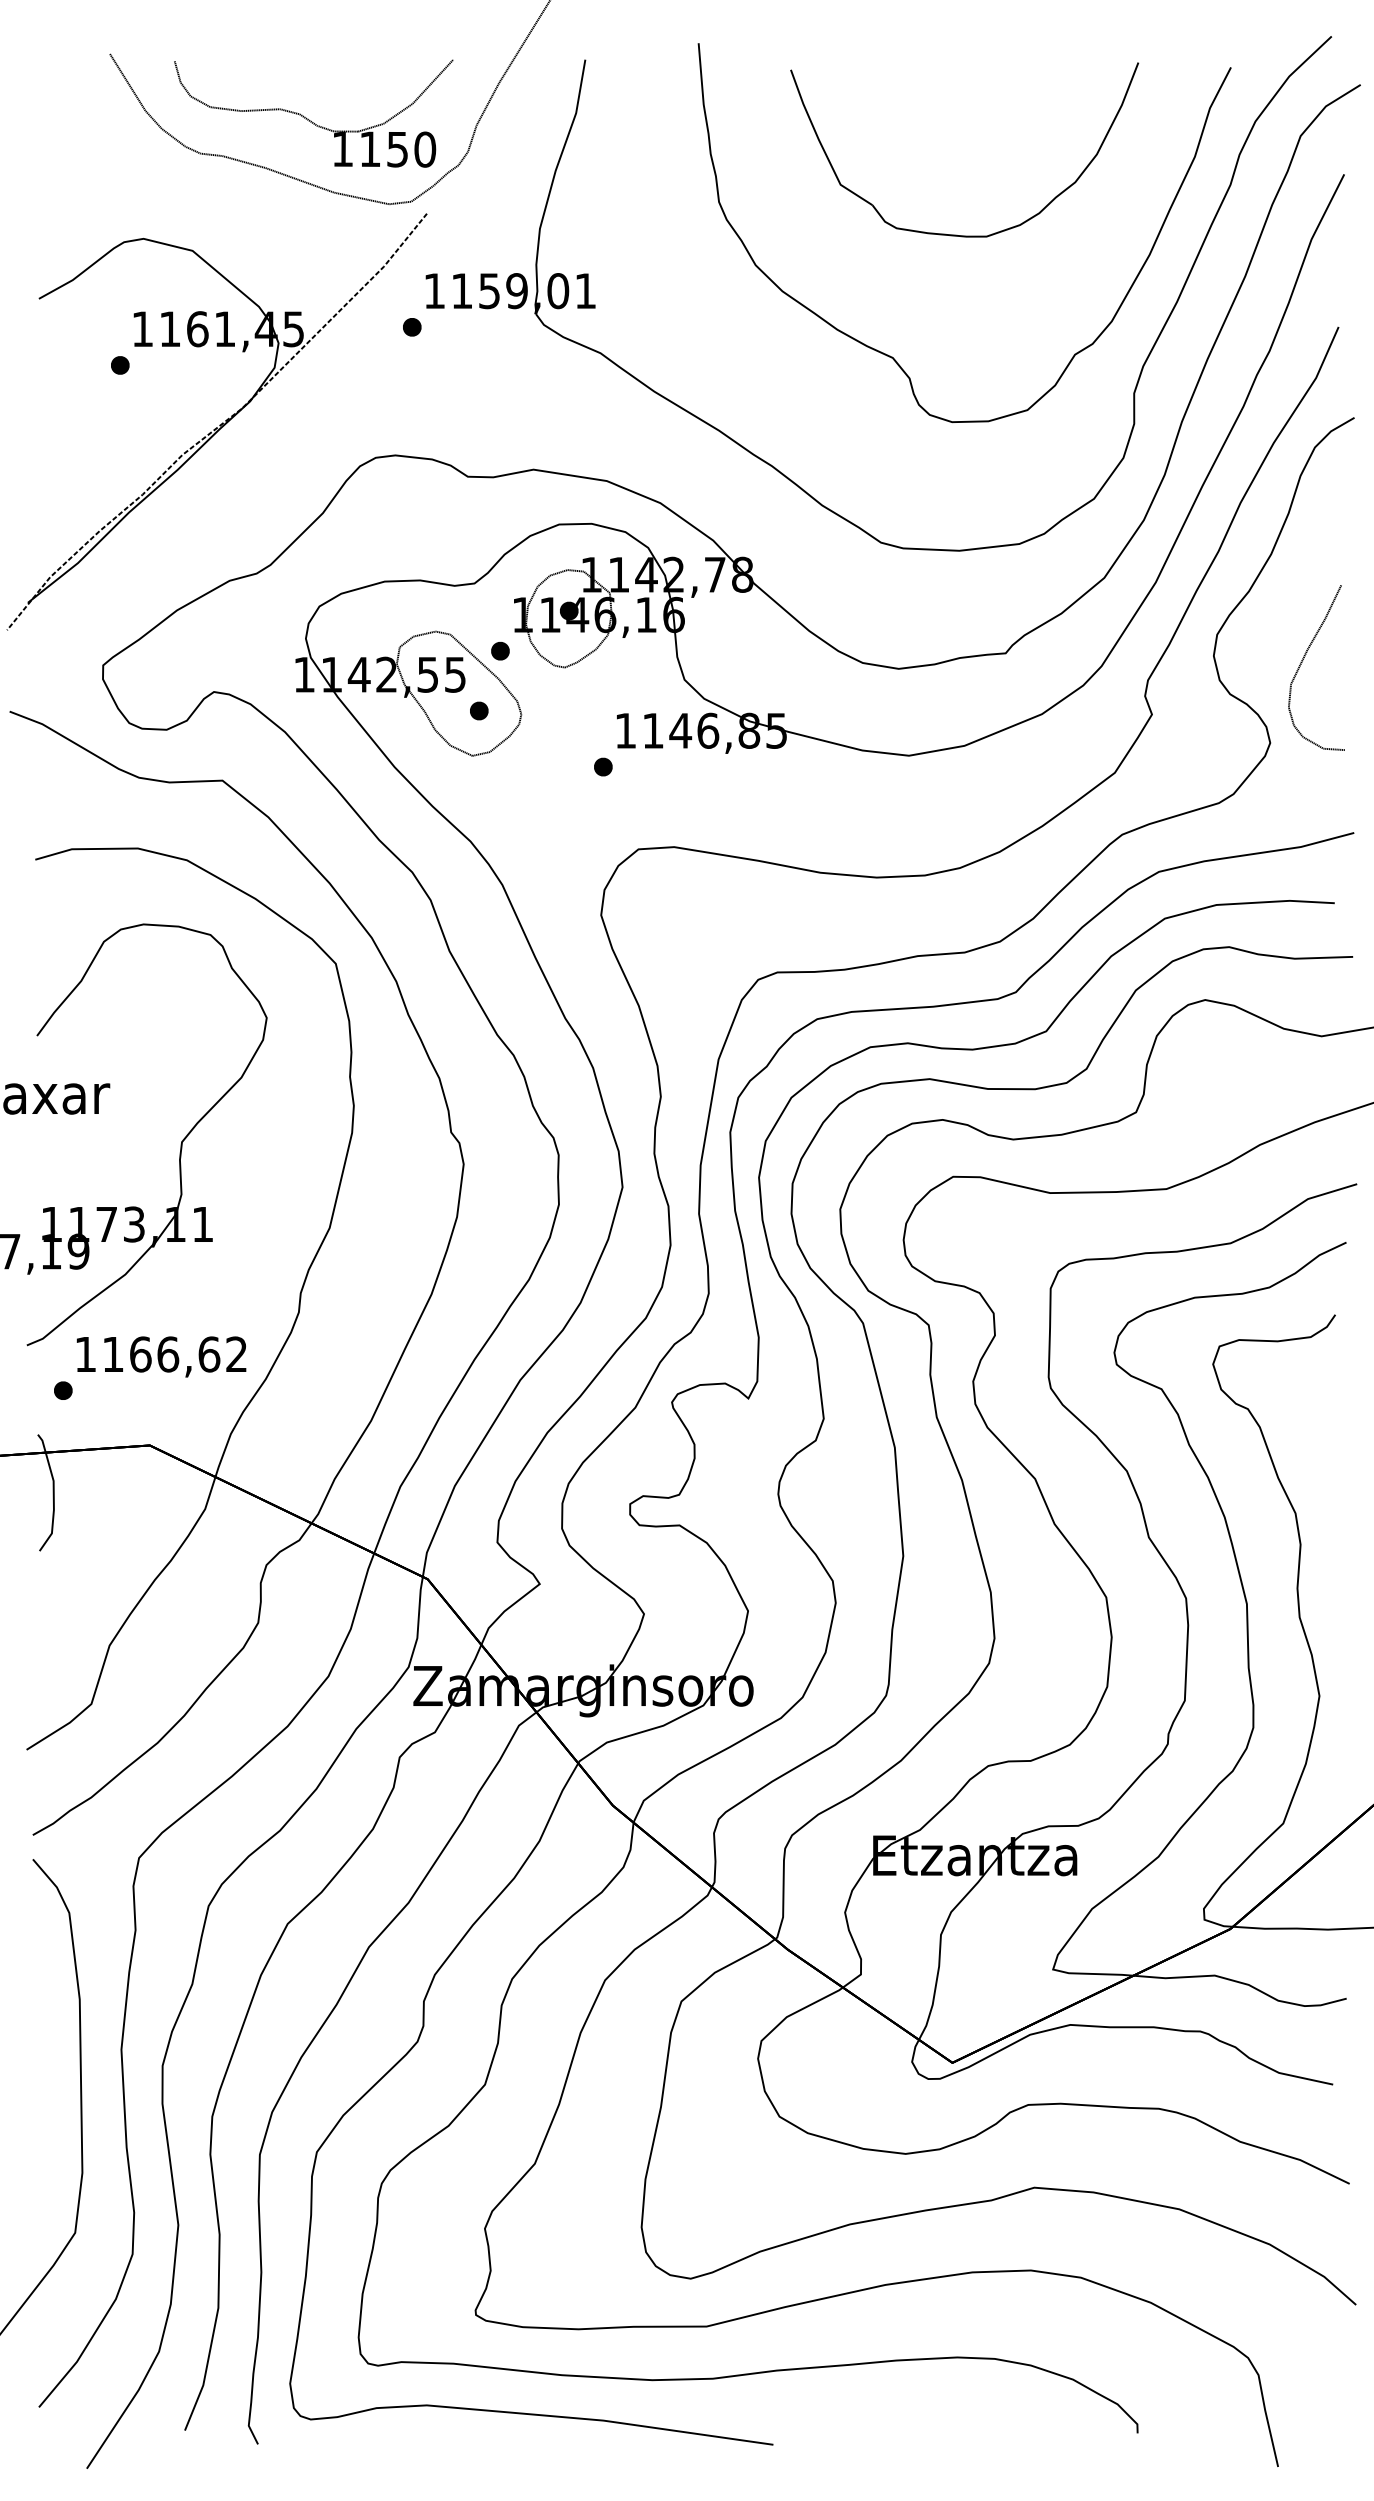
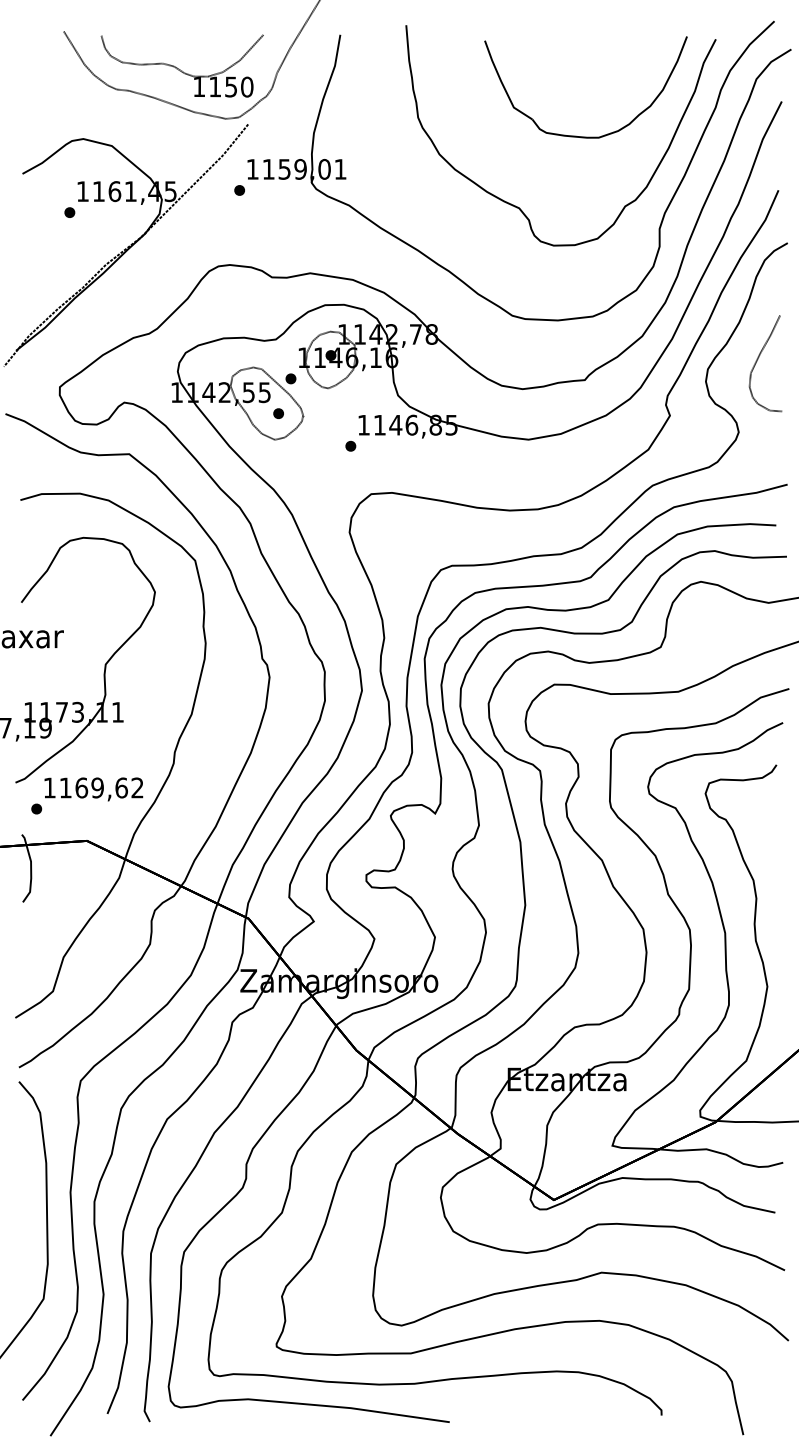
part: (948, 232) -> (576, 135), moved
curve: (1304, 660) -> (758, 359), moved
text: (167, 1353) -> (97, 787), 1166,62 -> 1169,62

